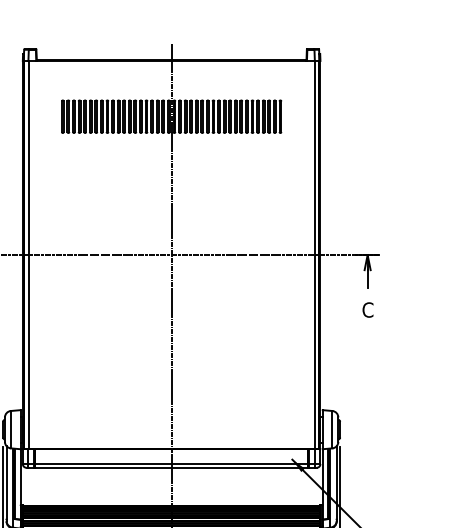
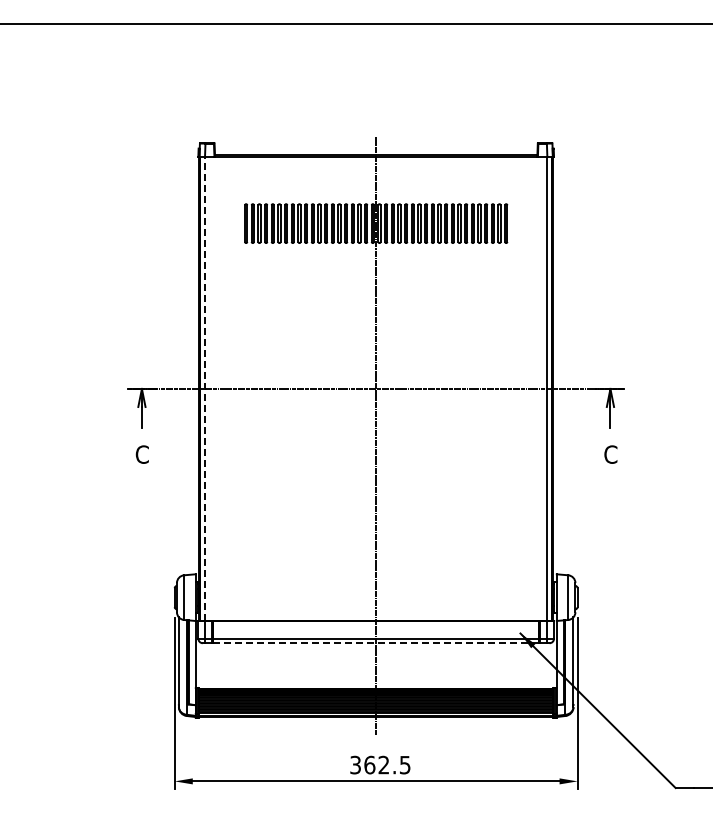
line: (28, 254) -> (205, 388), solid -> dashed
line: (171, 468) -> (376, 643), solid -> dashed

